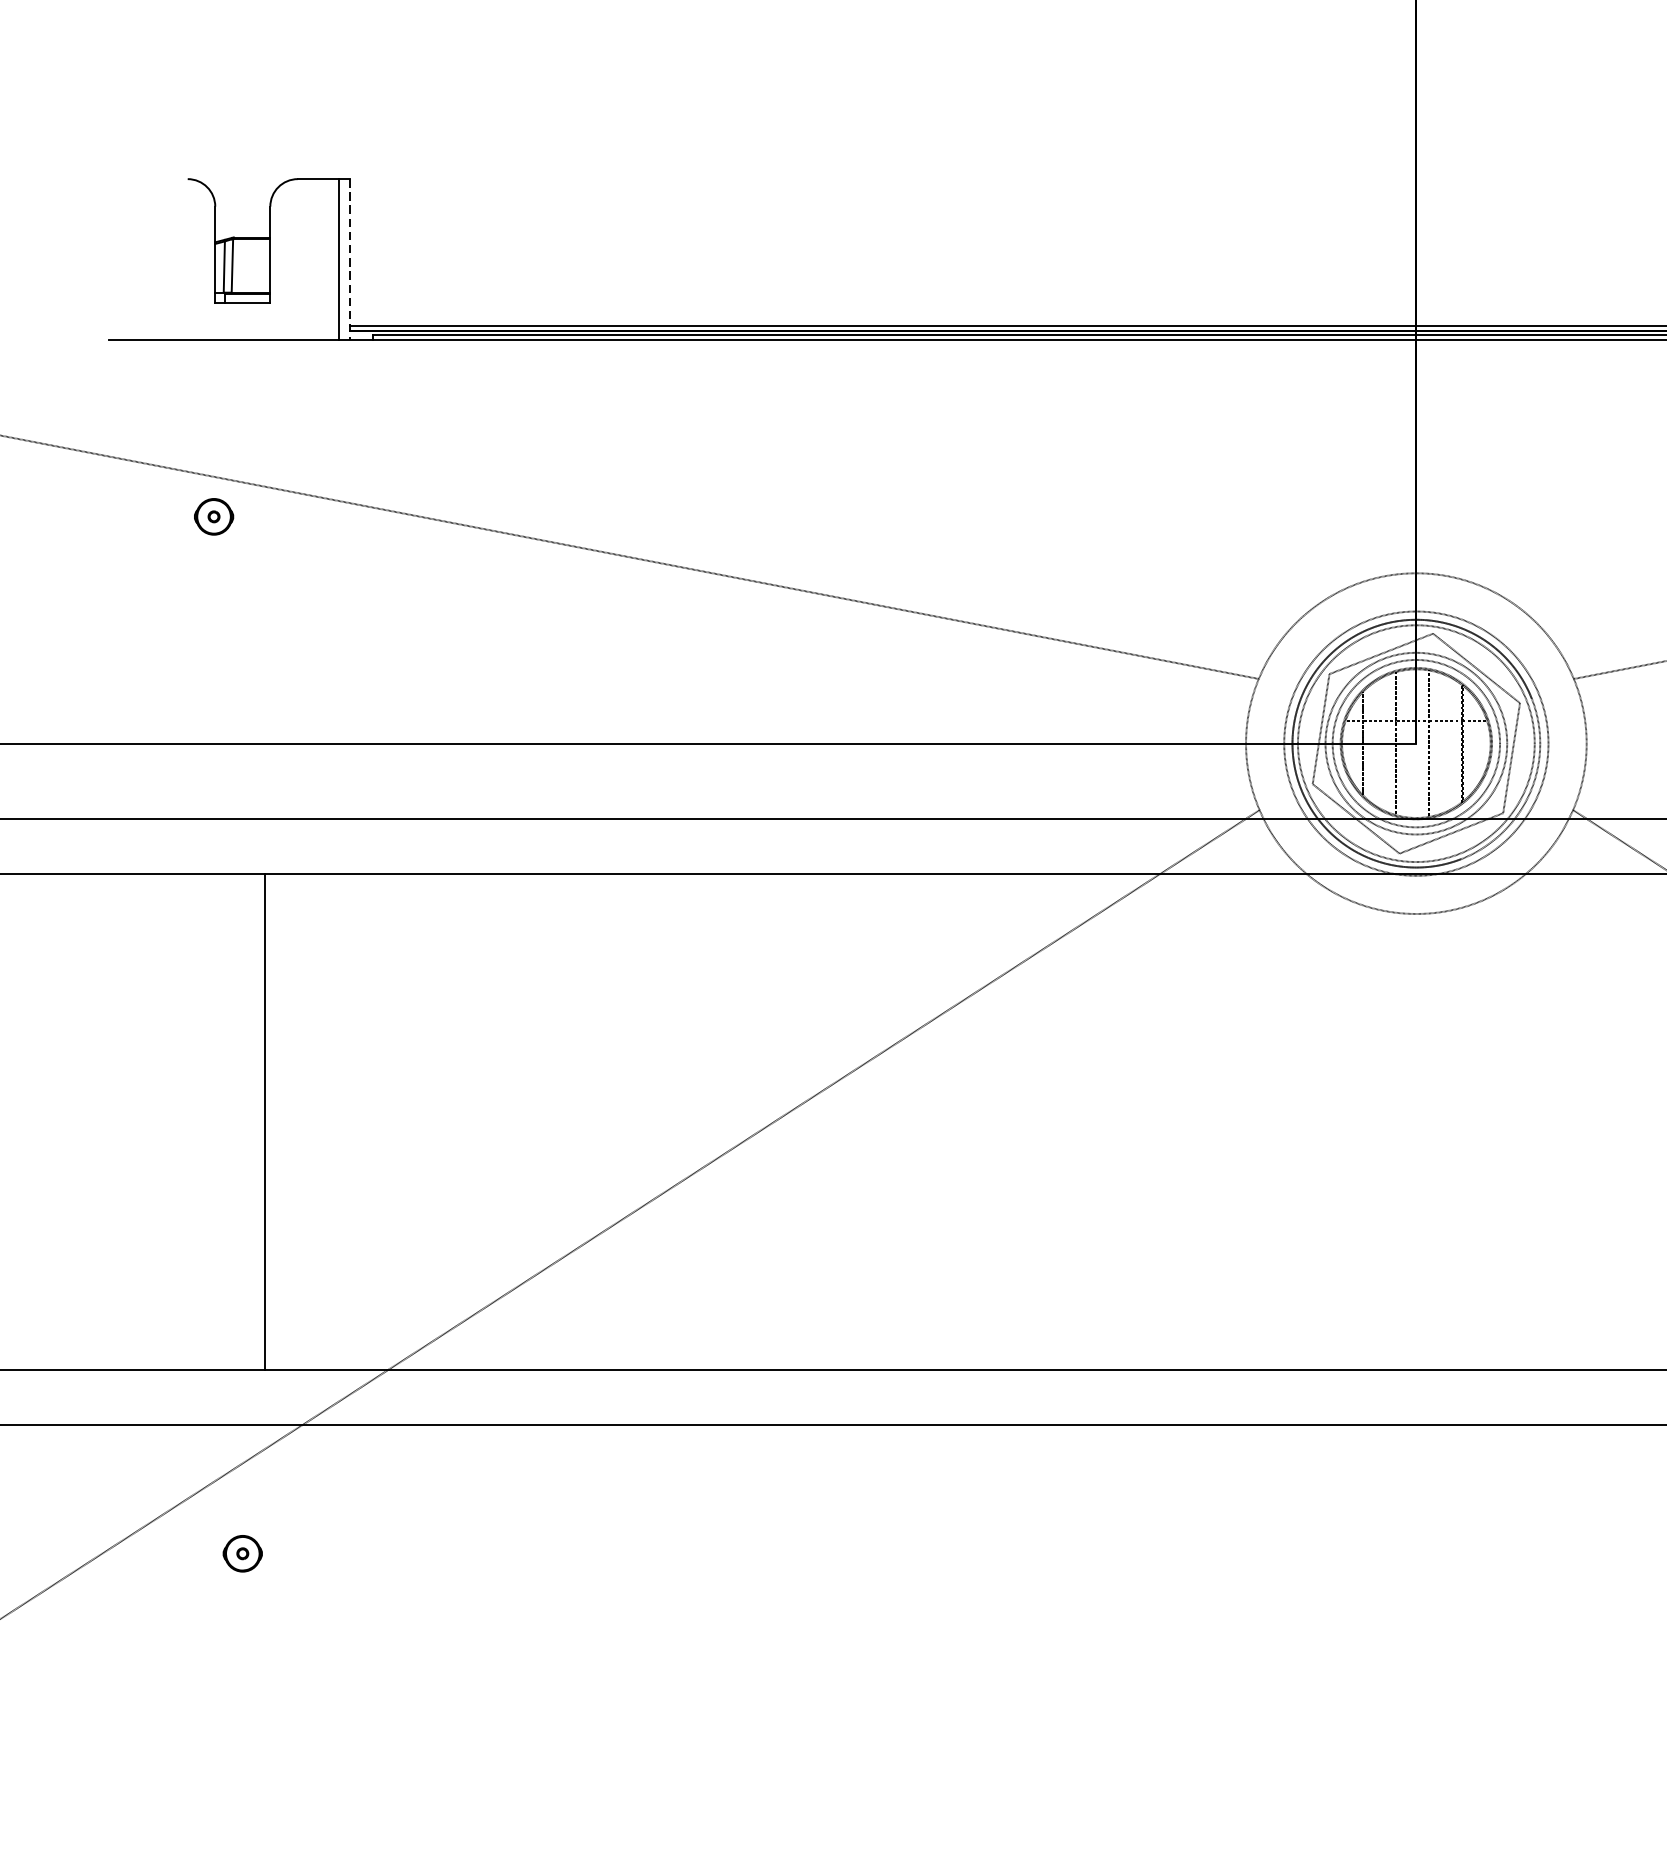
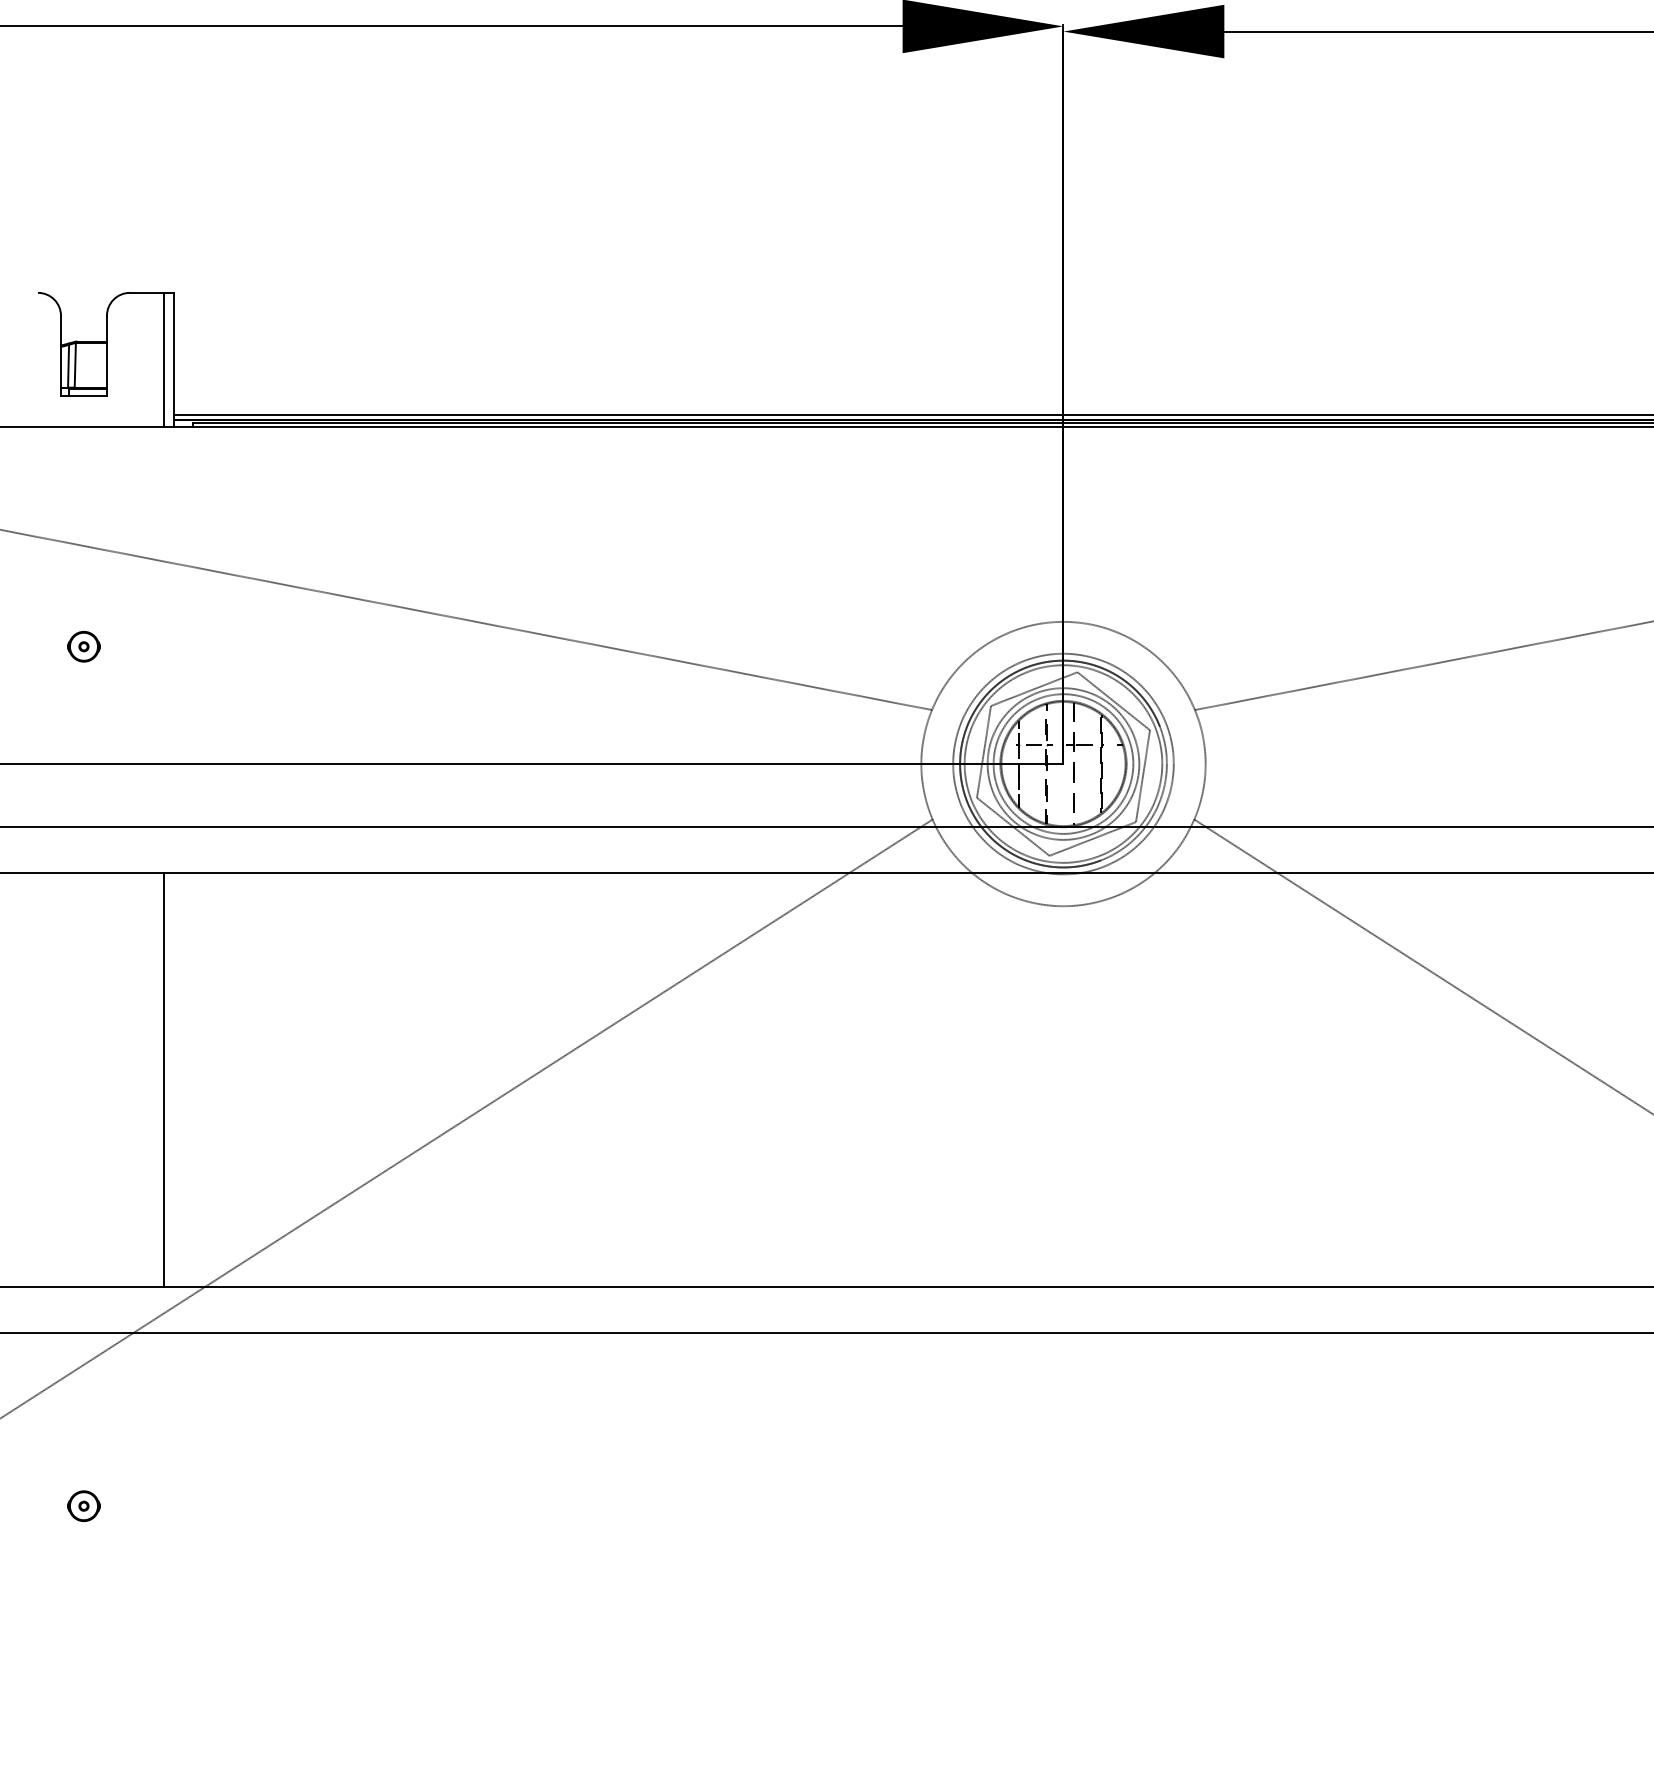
line: (350, 260) -> (173, 360), dashed -> solid
part: (213, 516) -> (83, 646), moved
line: (264, 1121) -> (164, 1079), moved
part: (242, 1552) -> (83, 1505), moved

